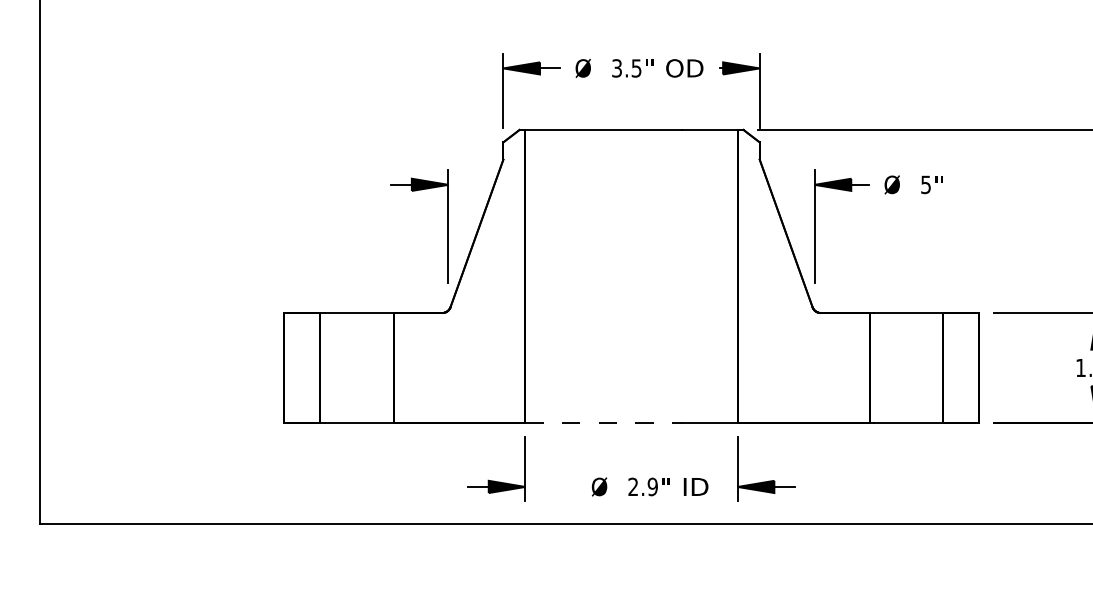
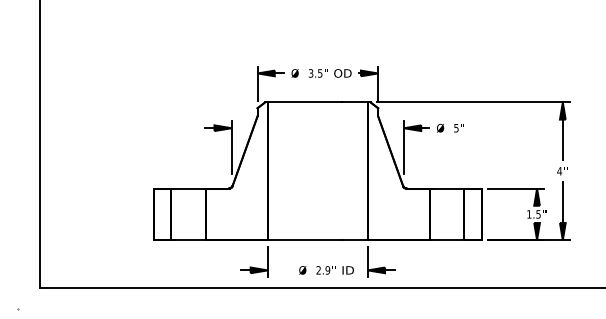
line: (603, 423) -> (304, 240), dashed -> solid

